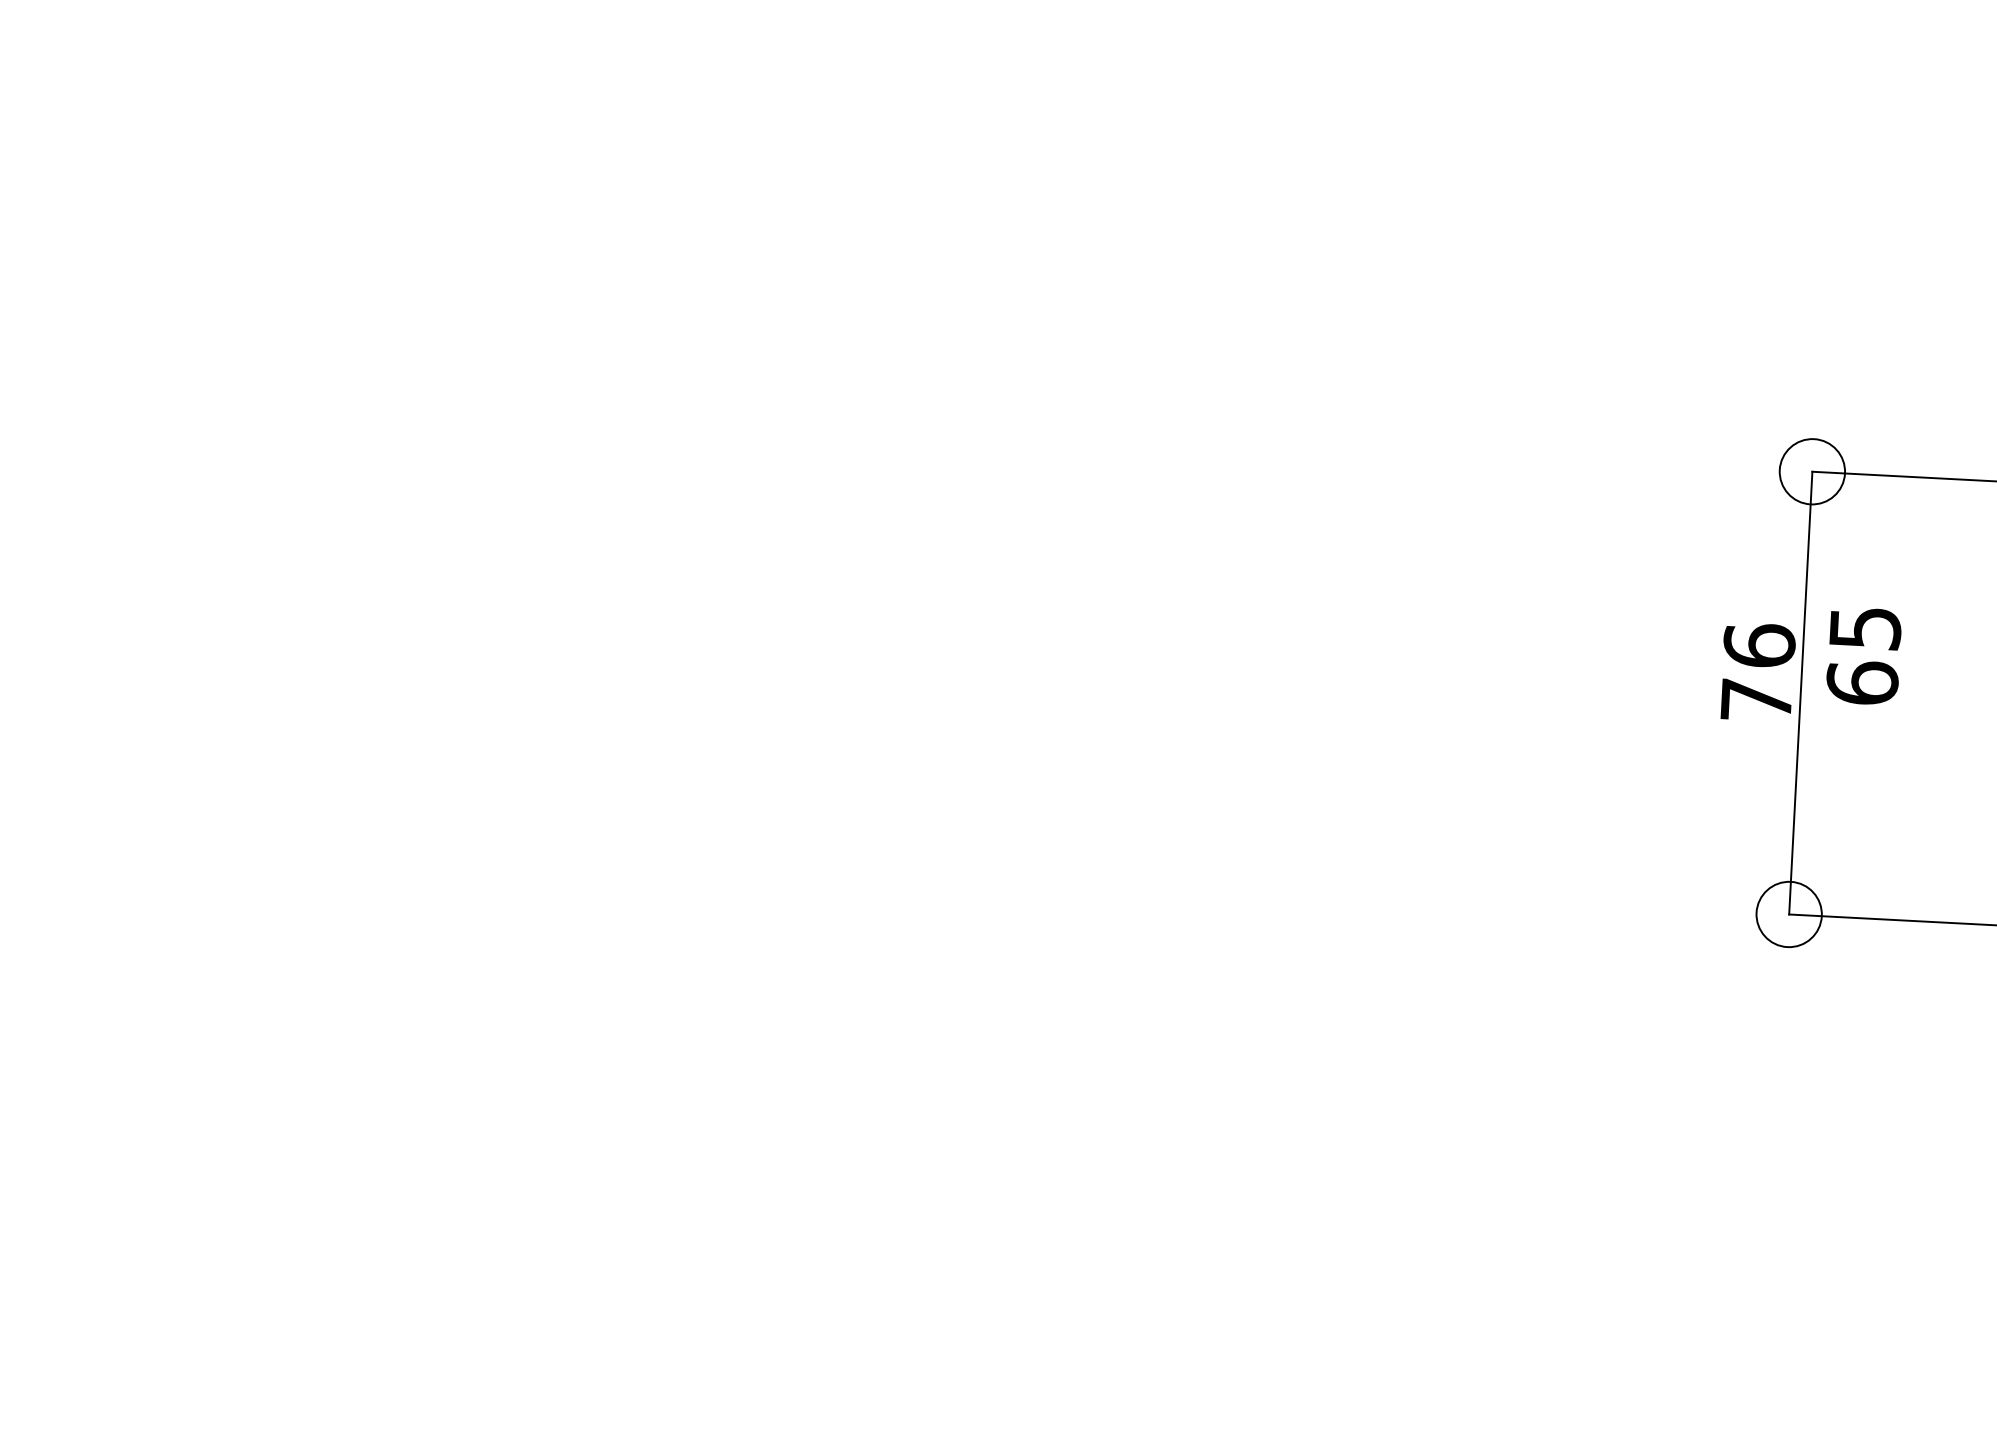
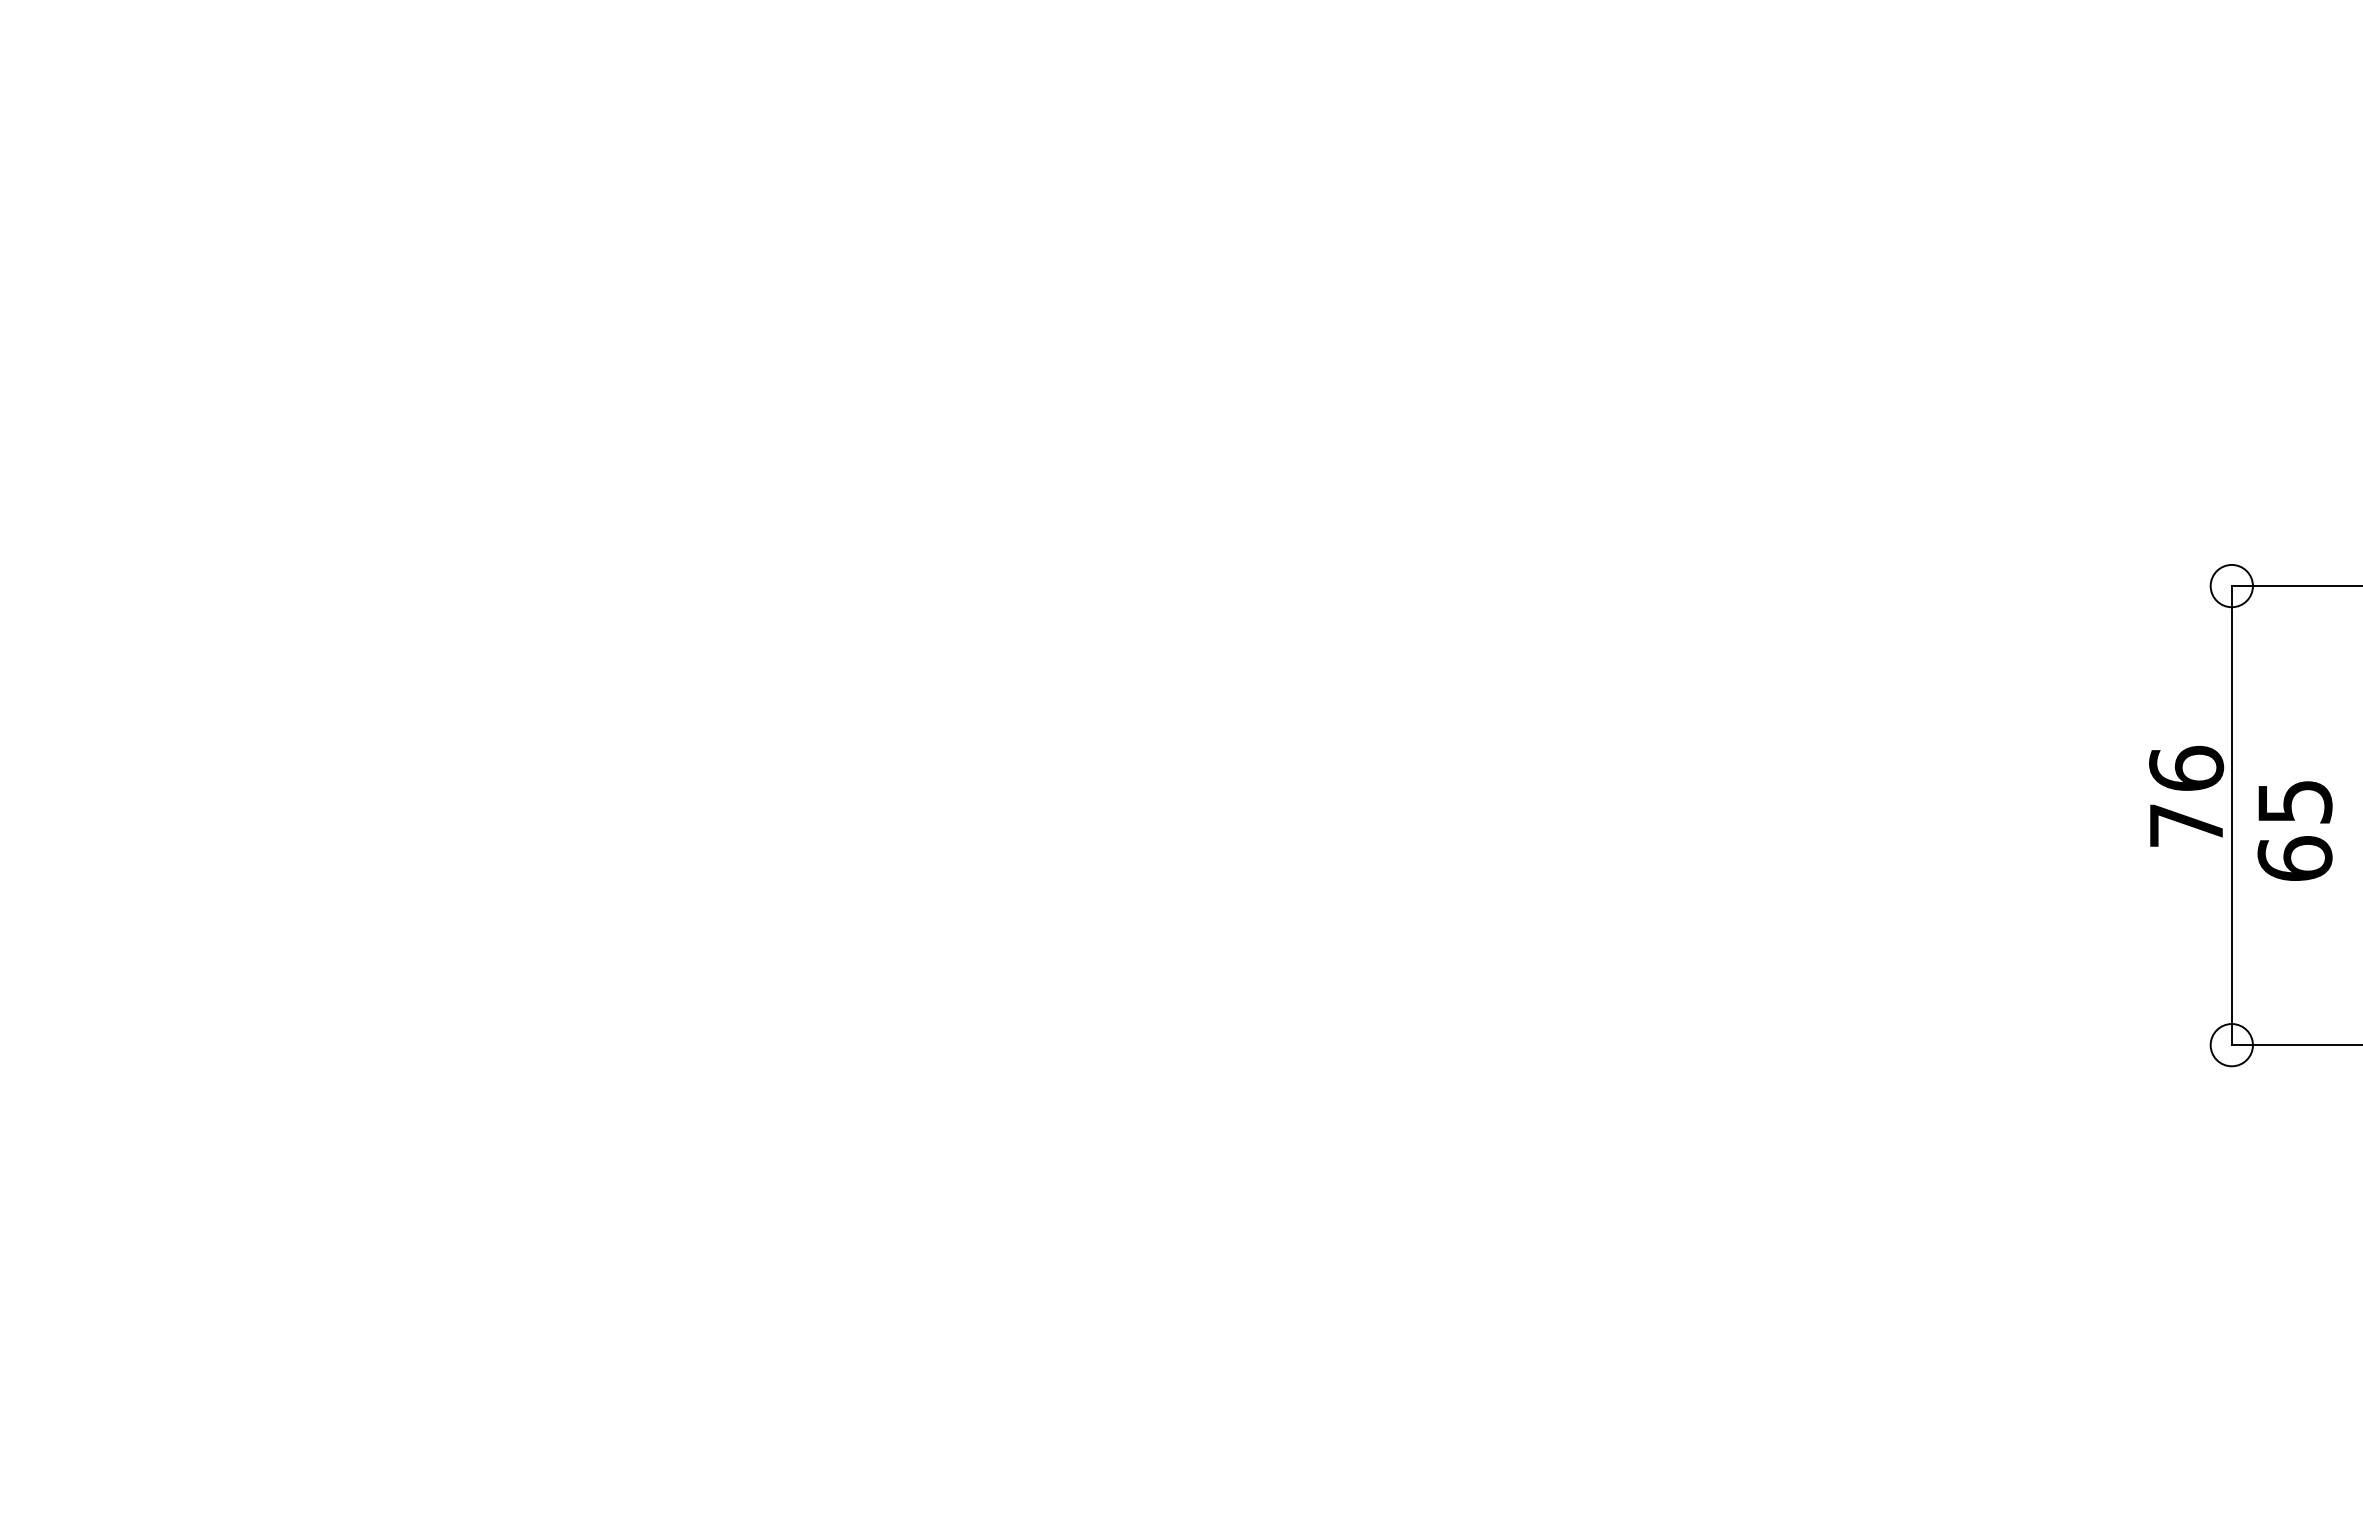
circle: (1812, 471) -> (2231, 585), size x0.62
text: (1863, 655) -> (2294, 830), moved
circle: (1788, 914) -> (2231, 1045), size x0.62

